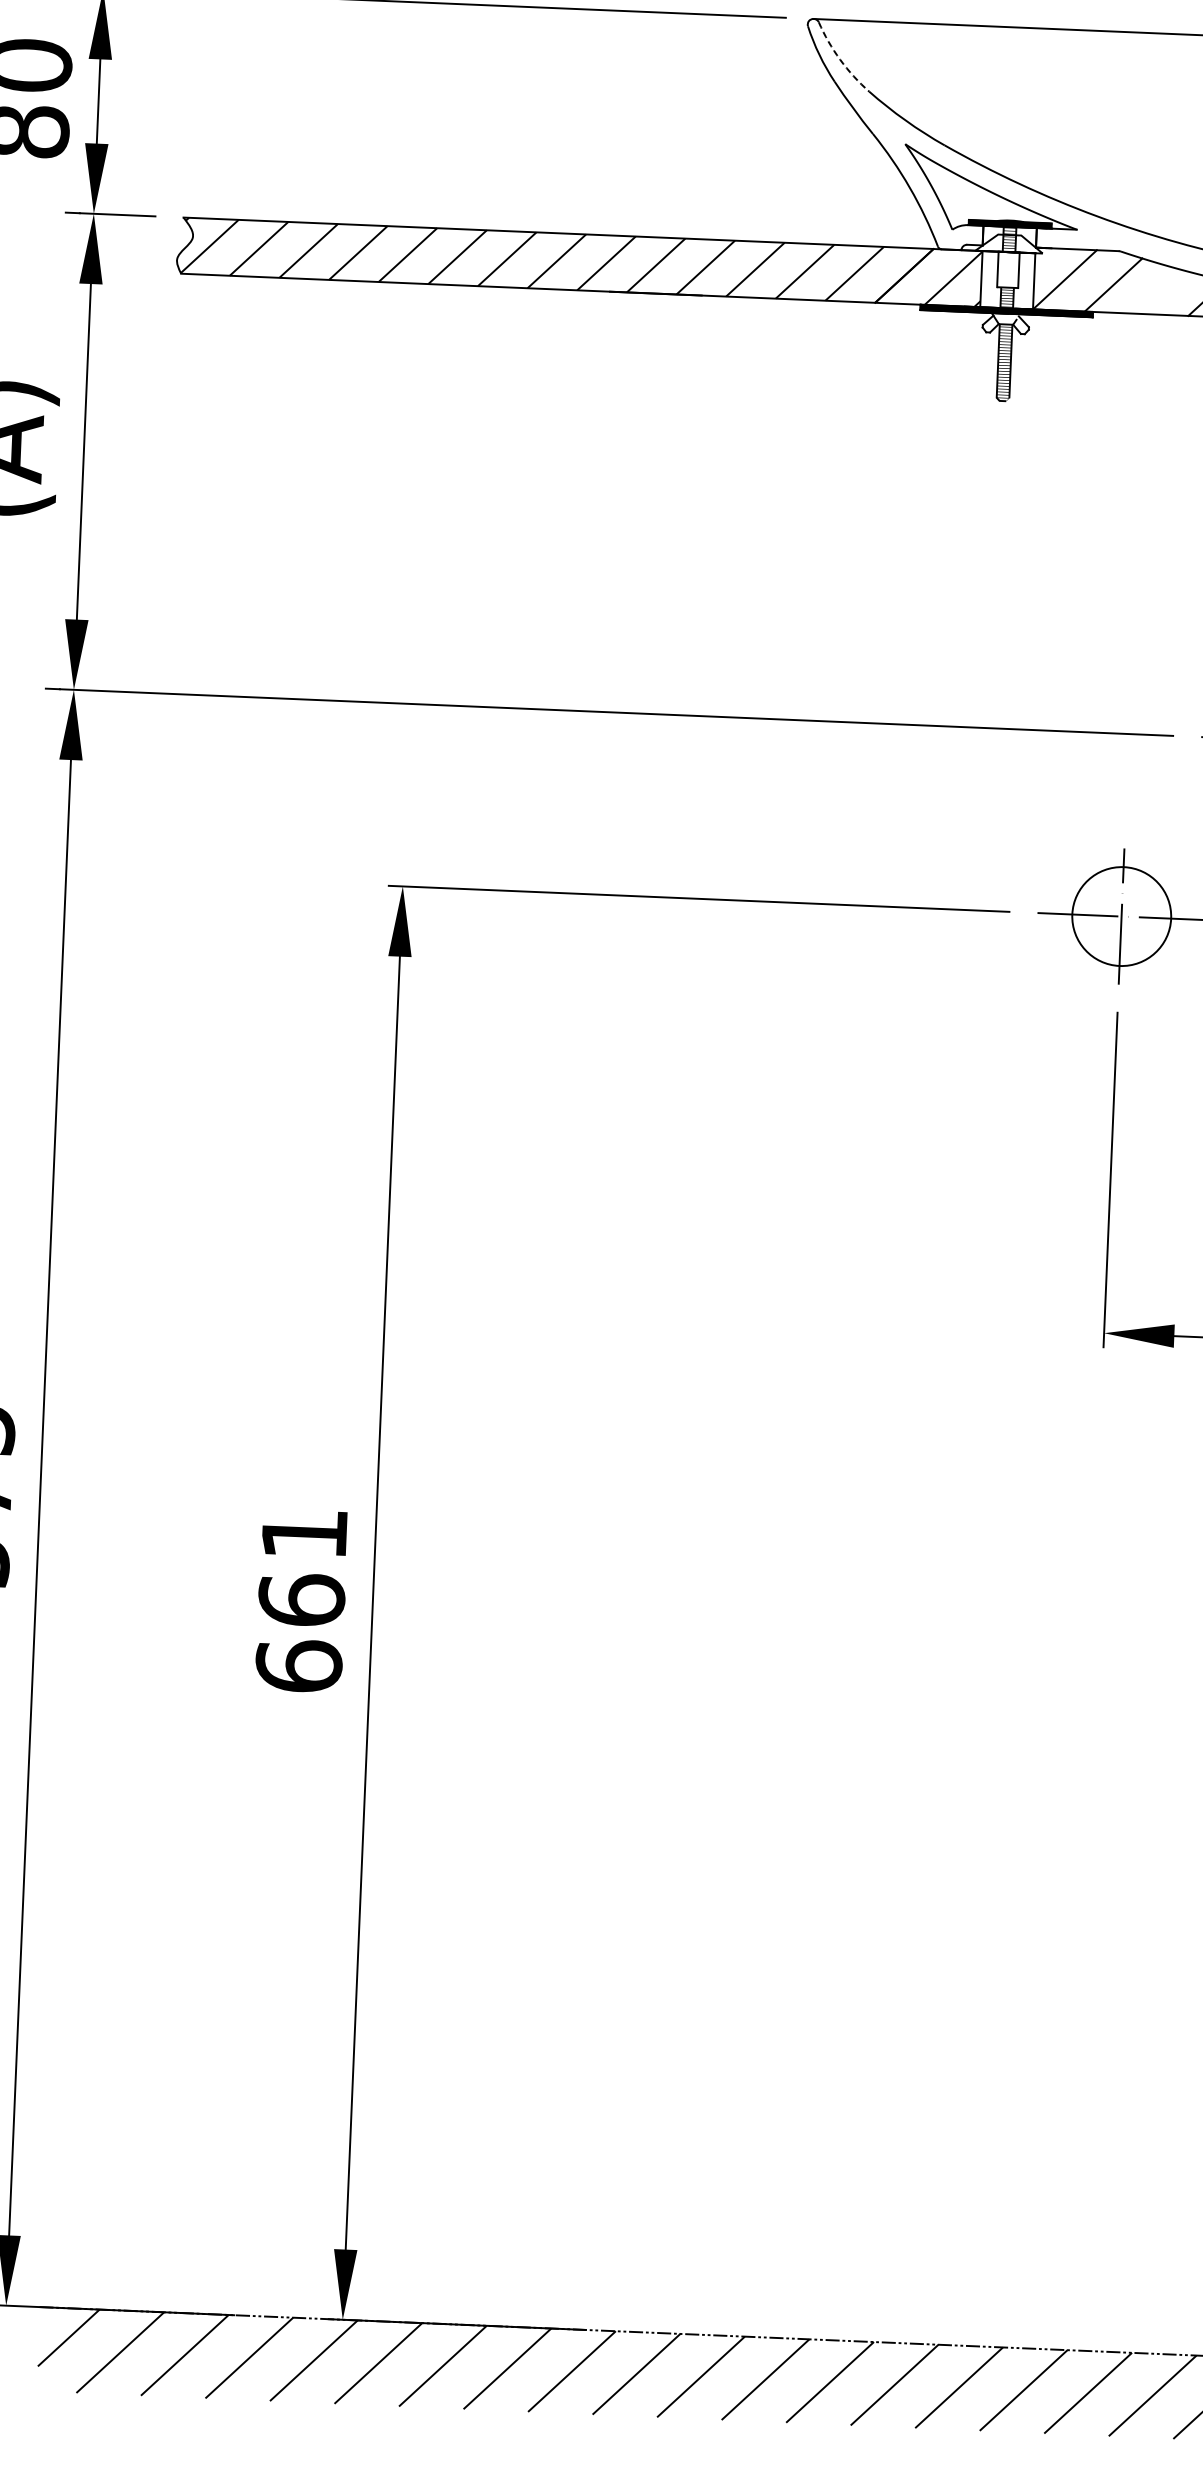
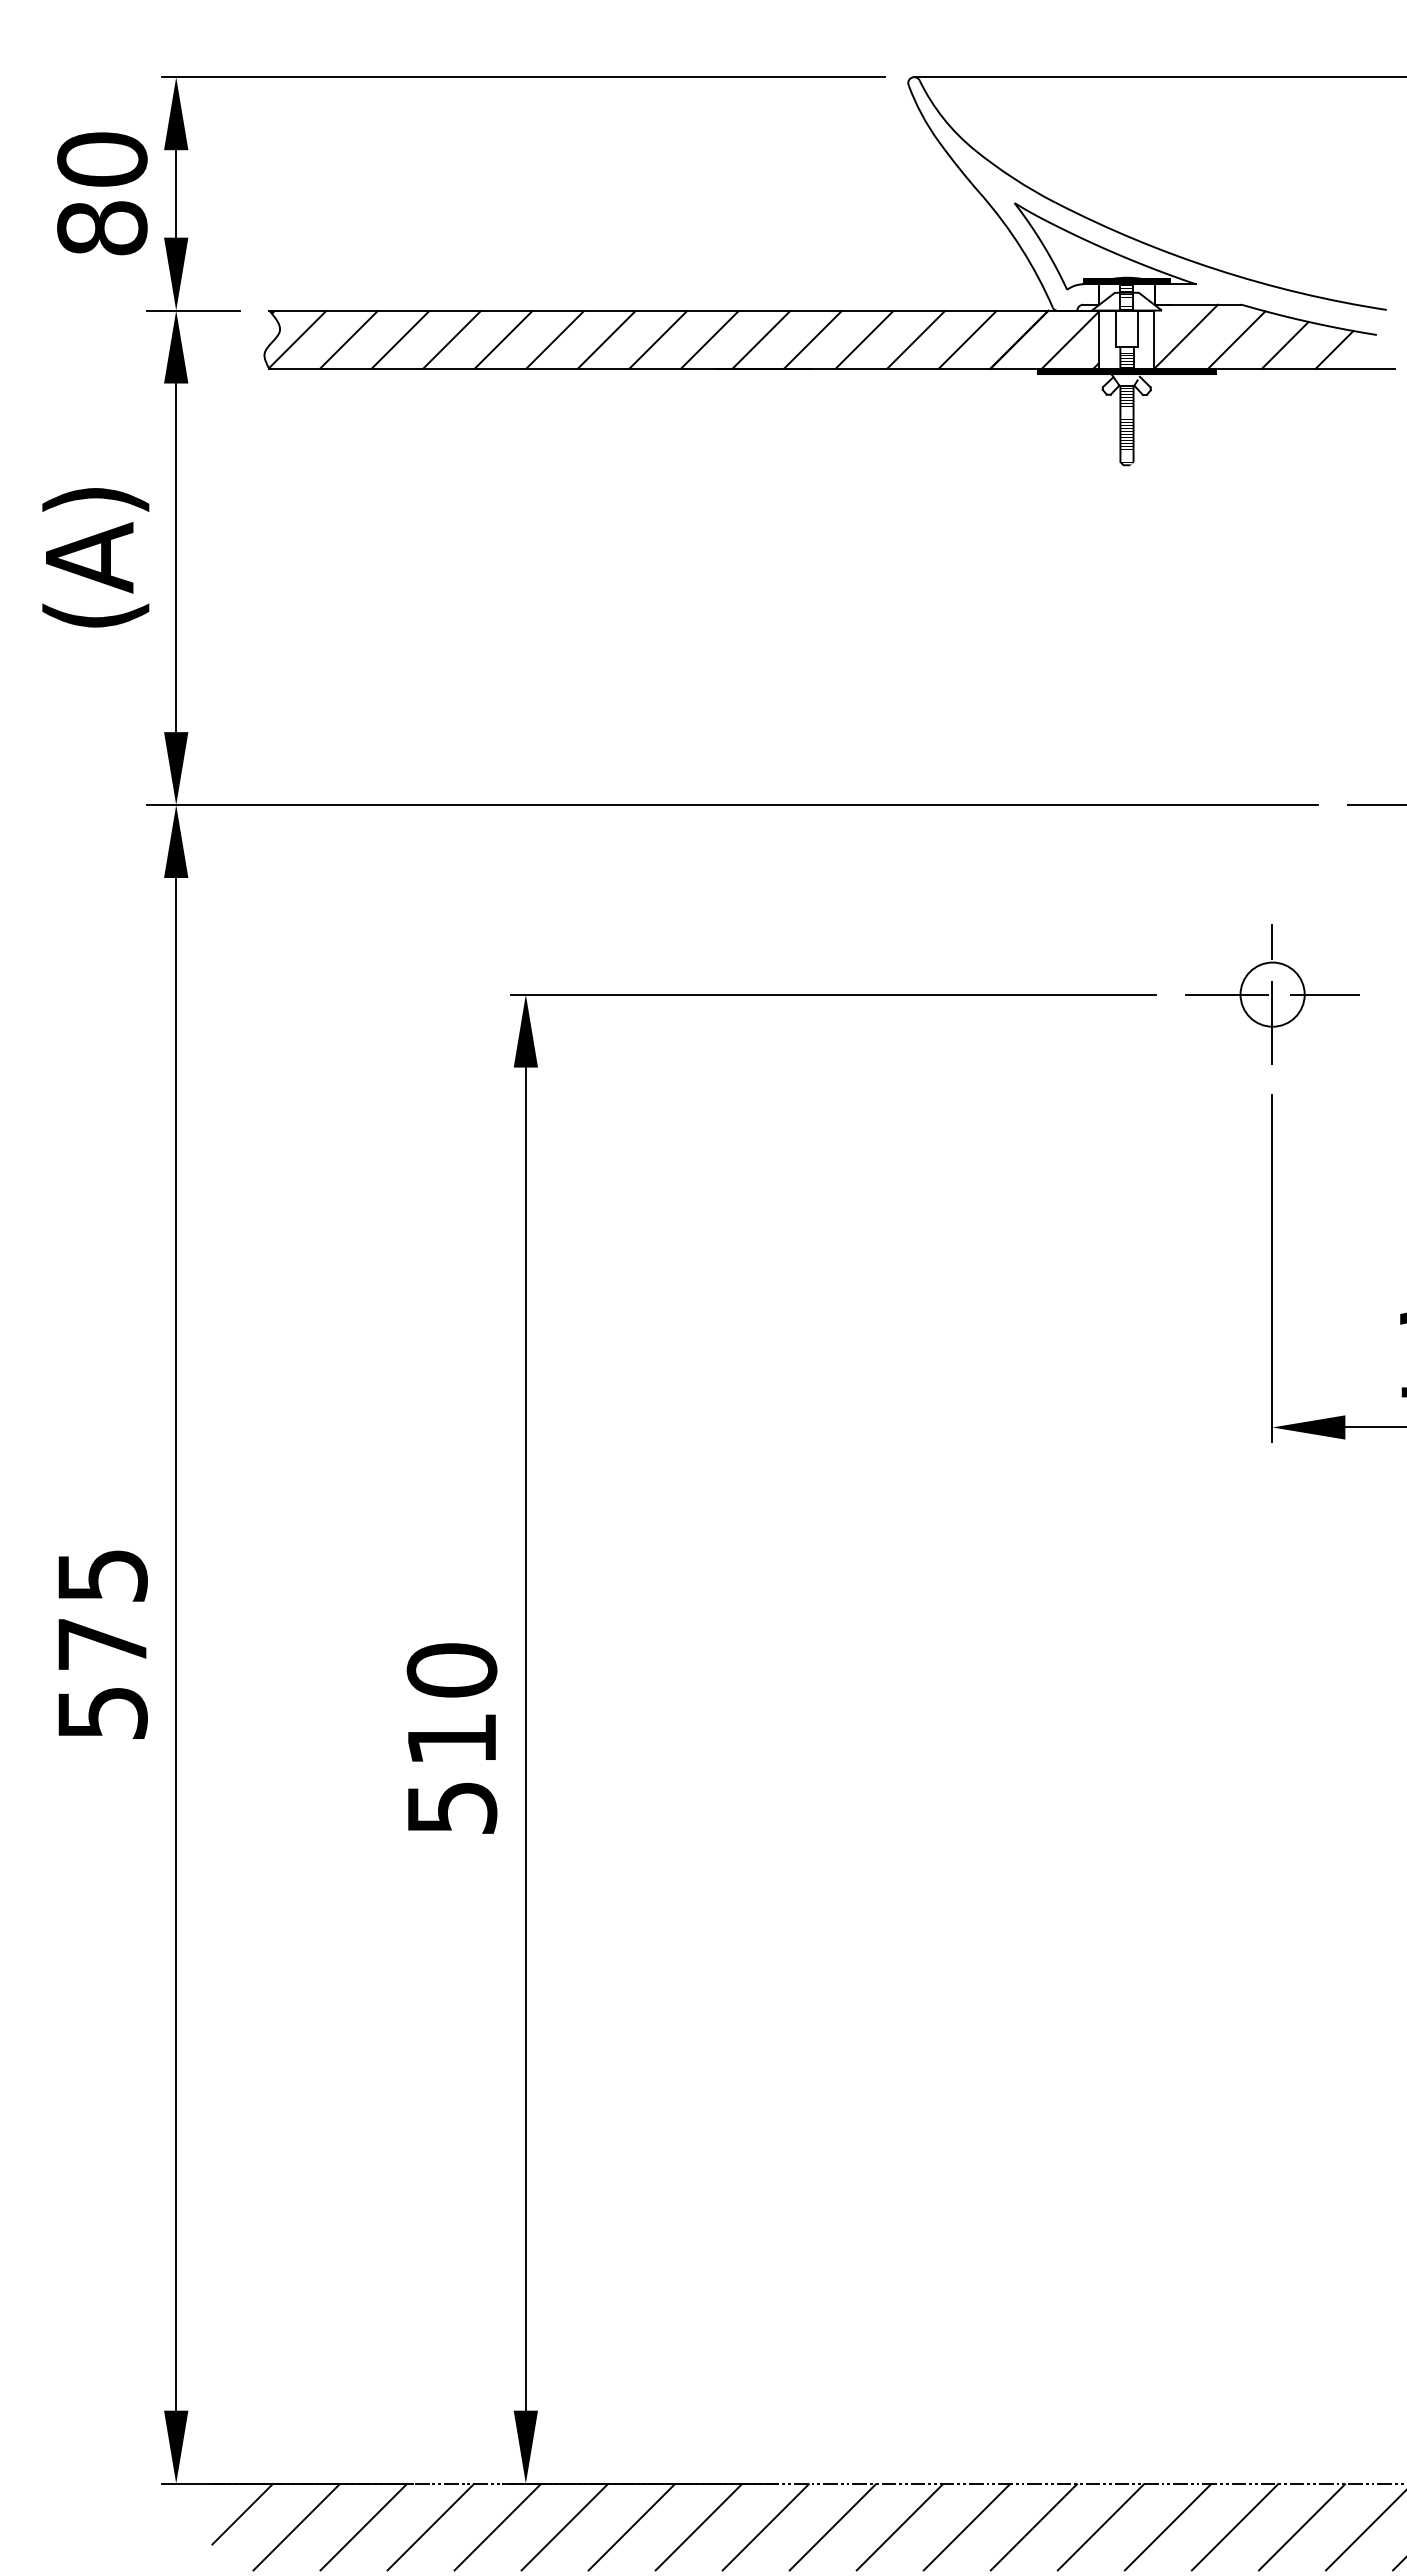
arc: (840, 59) -> (943, 118), dashed -> solid
line: (1159, 292) -> (1284, 345), added
circle: (1121, 916) -> (1272, 994), size x0.62
text: (301, 1599) -> (451, 1738), 661 -> 510

